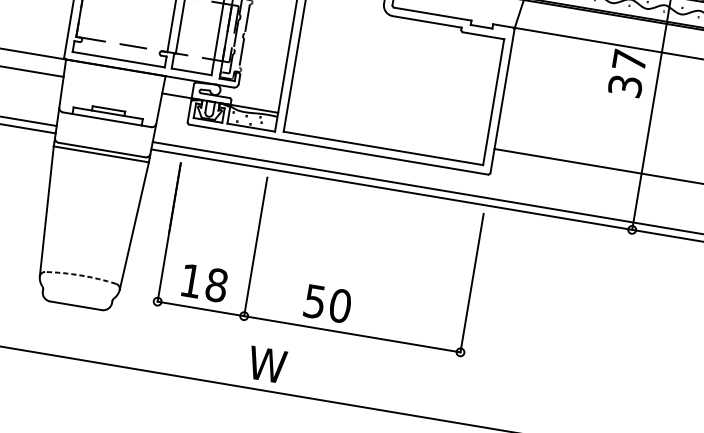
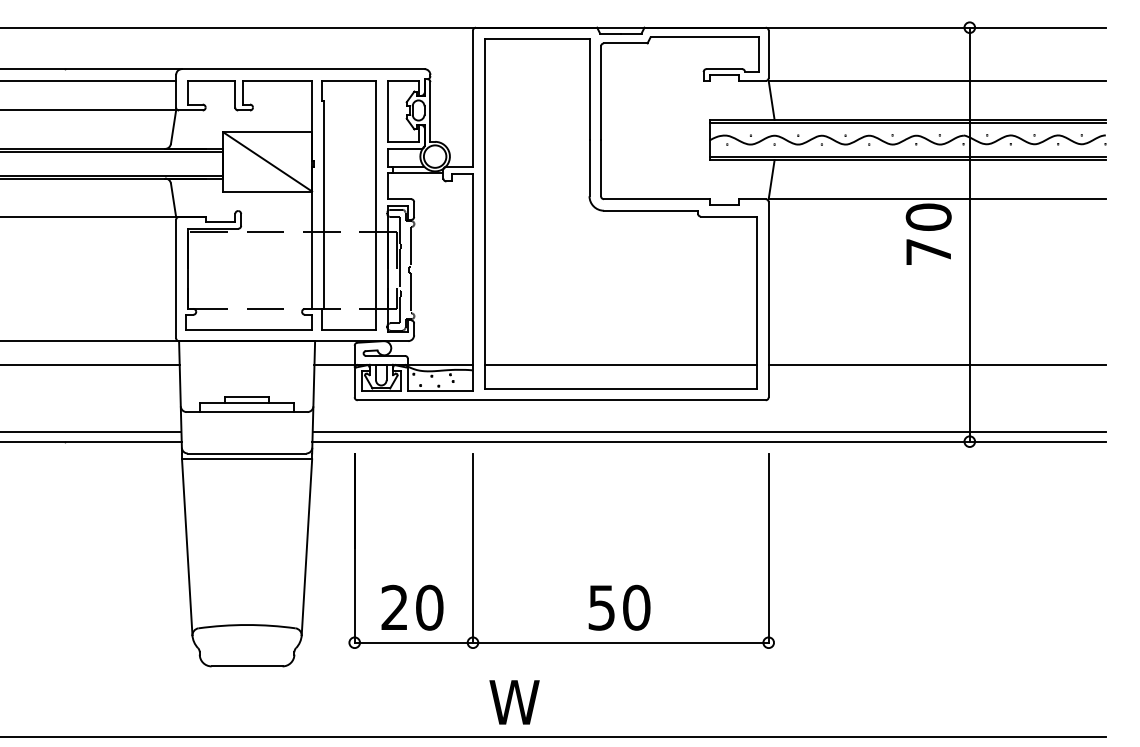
text: (627, 73) -> (928, 234), 37 -> 70
line: (386, 130) -> (620, 364), added
arc: (81, 275) -> (247, 625), dashed -> solid
text: (204, 282) -> (412, 607), 18 -> 20
text: (327, 303) -> (619, 607), moved

